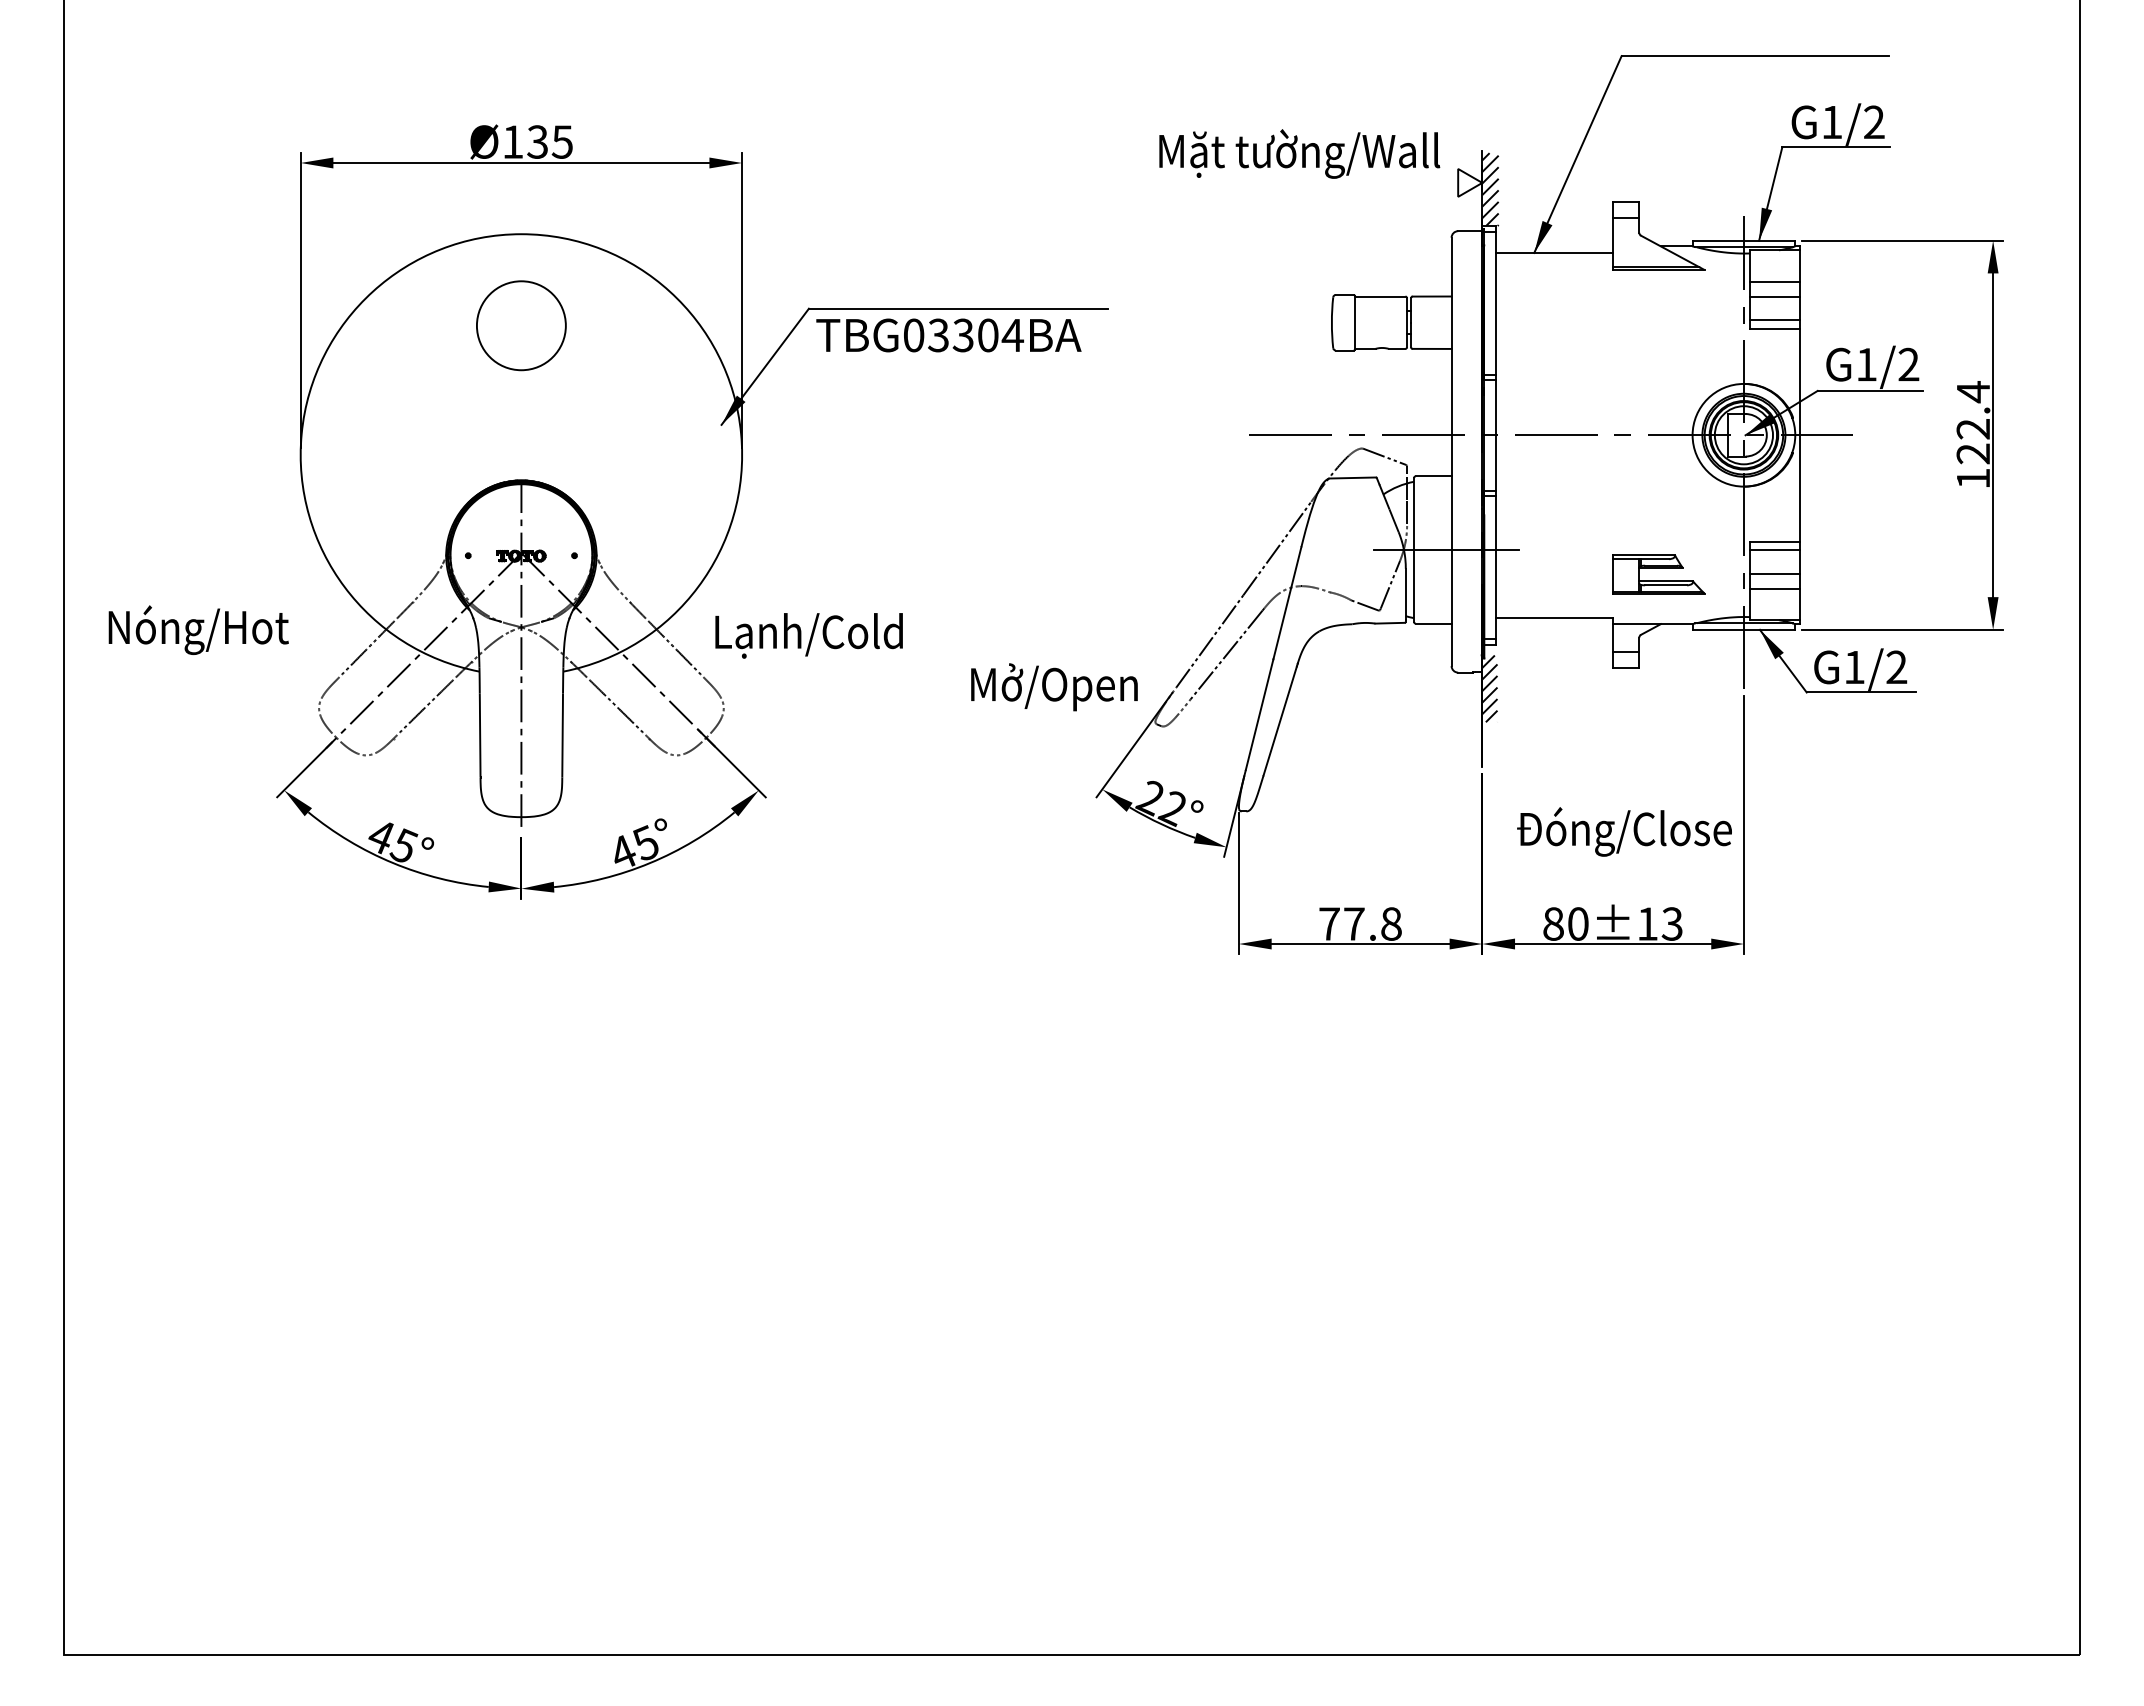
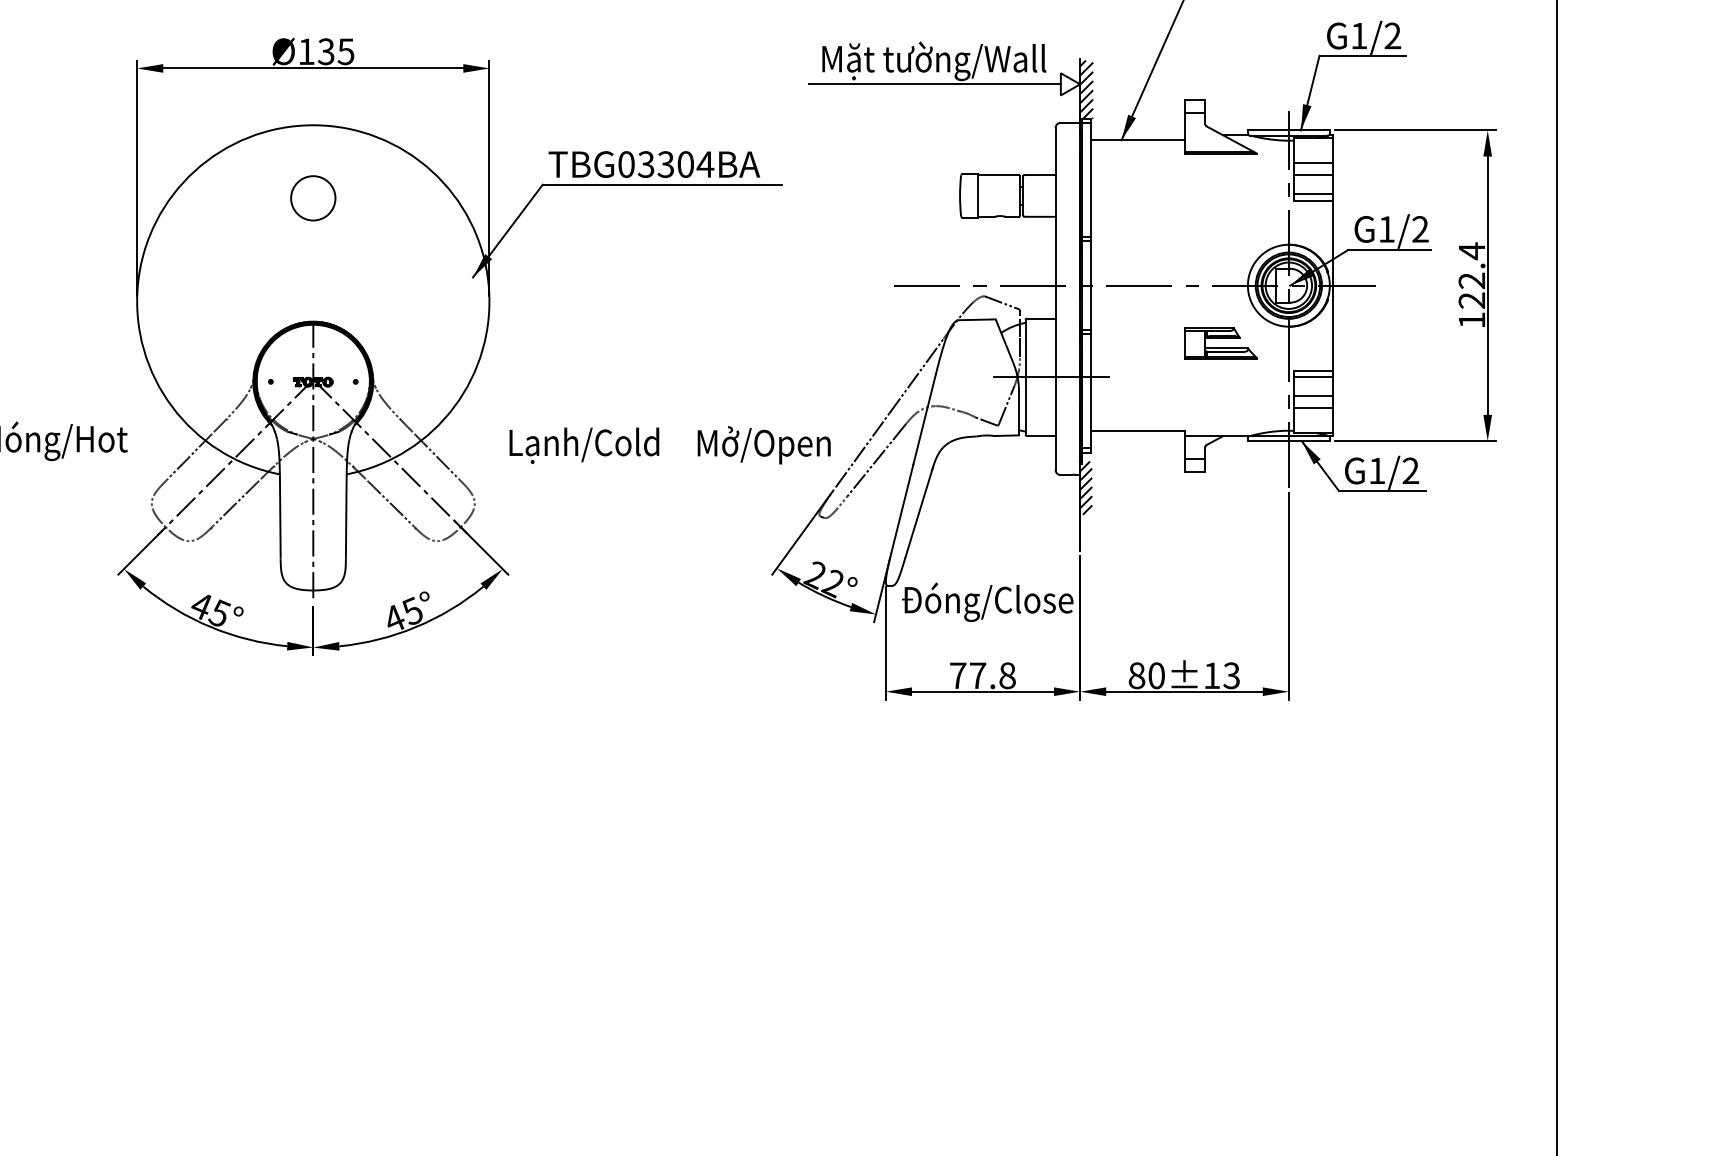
line: (1300, 182) -> (935, 84), added
circle: (521, 325) -> (313, 198), size x0.62
text: (948, 335) -> (654, 164), moved
part: (1658, 574) -> (1220, 343), moved
text: (808, 635) -> (583, 445), moved
text: (1054, 687) -> (764, 445), moved
text: (1624, 831) -> (987, 601), moved

